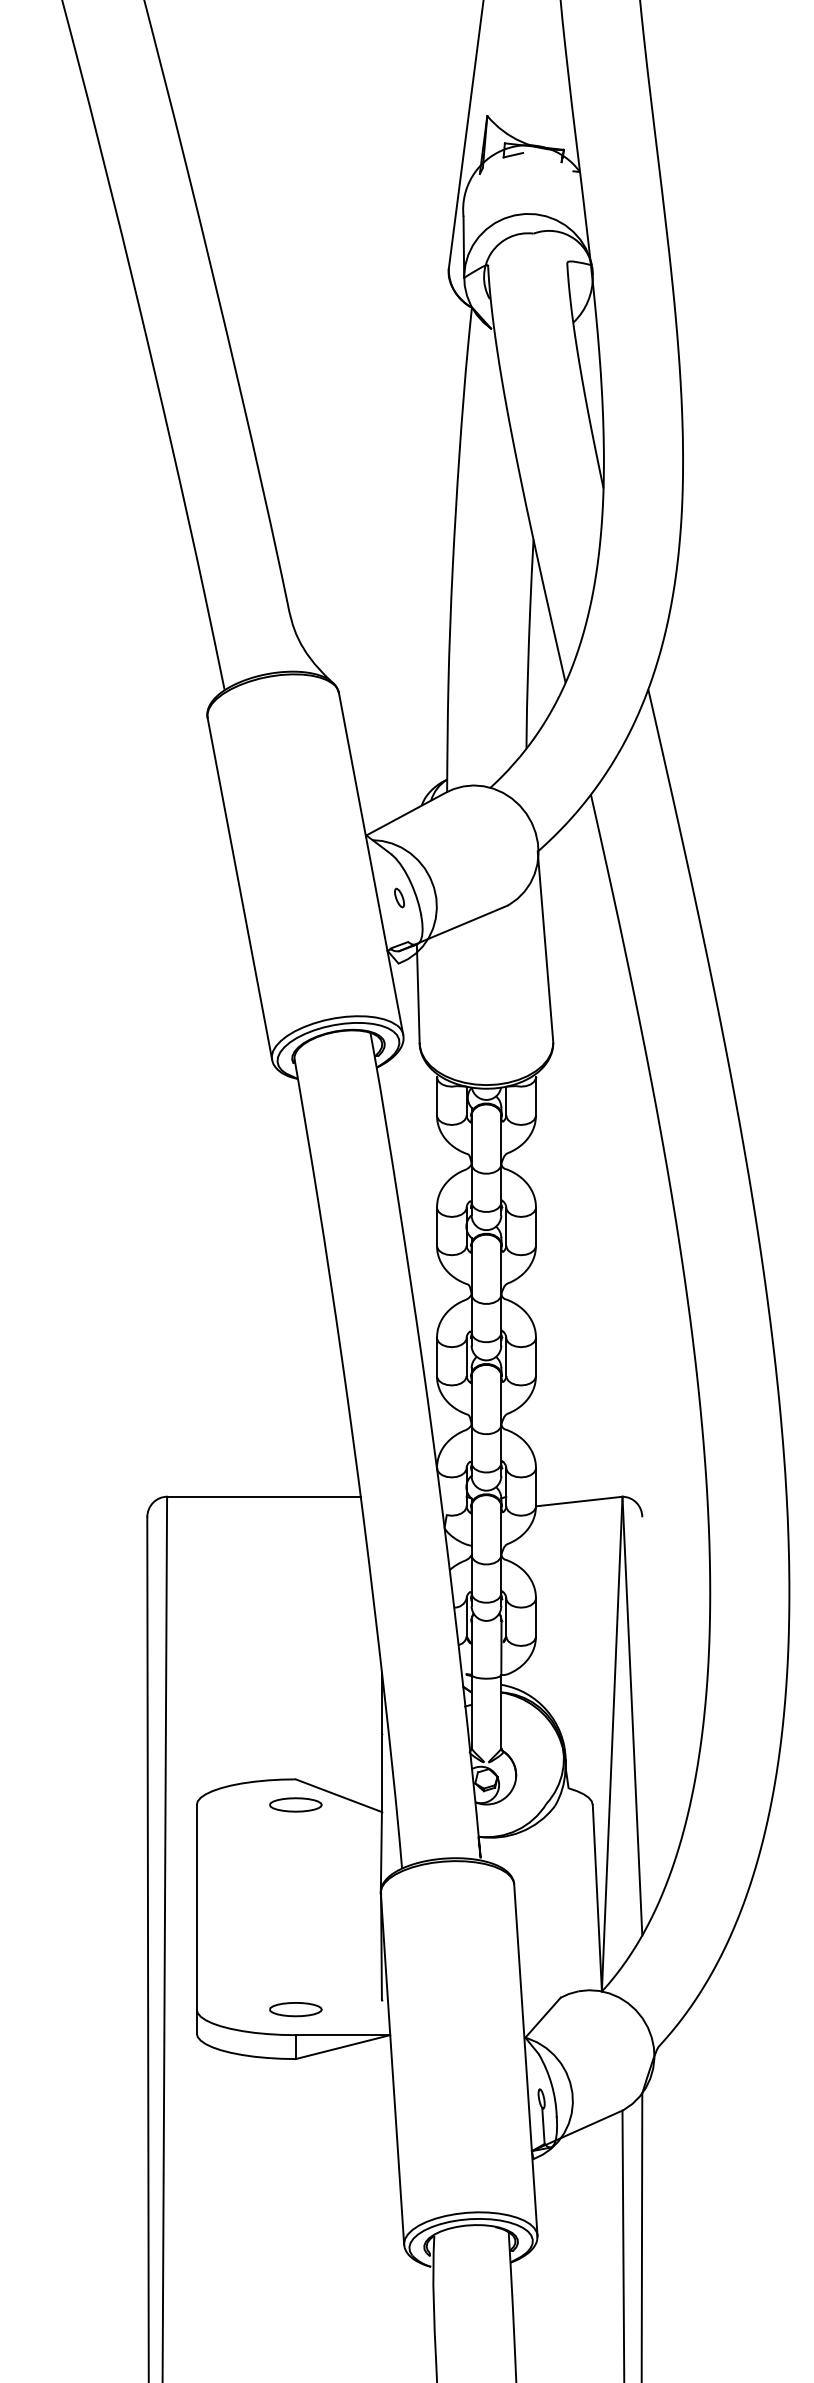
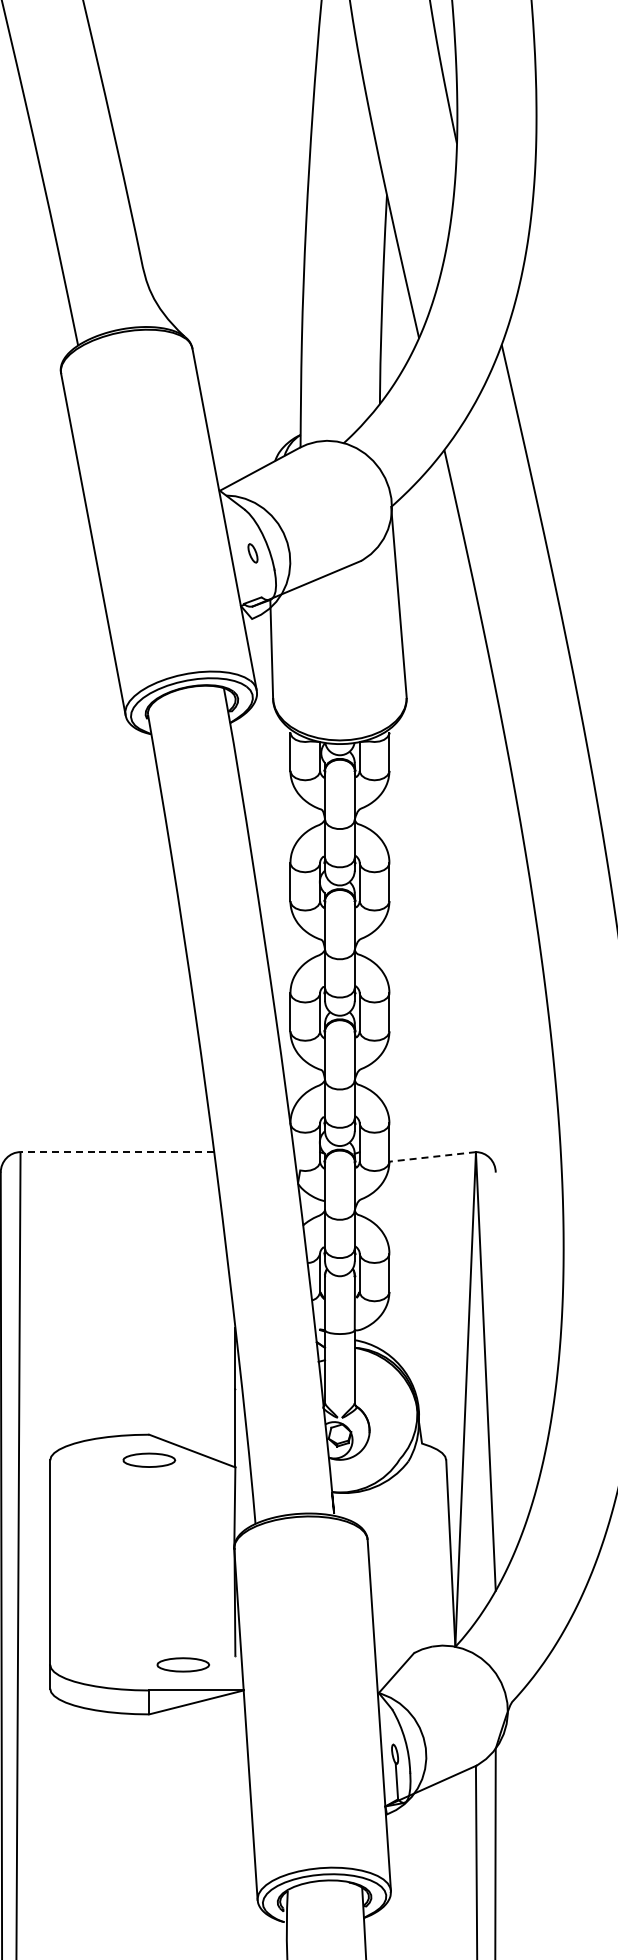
line: (263, 1496) -> (116, 1151), solid -> dashed
line: (579, 1501) -> (432, 1156), solid -> dashed
part: (295, 2009) -> (182, 1664), moved

